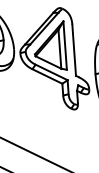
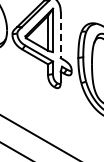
line: (73, 50) -> (60, 35), solid -> dashed

